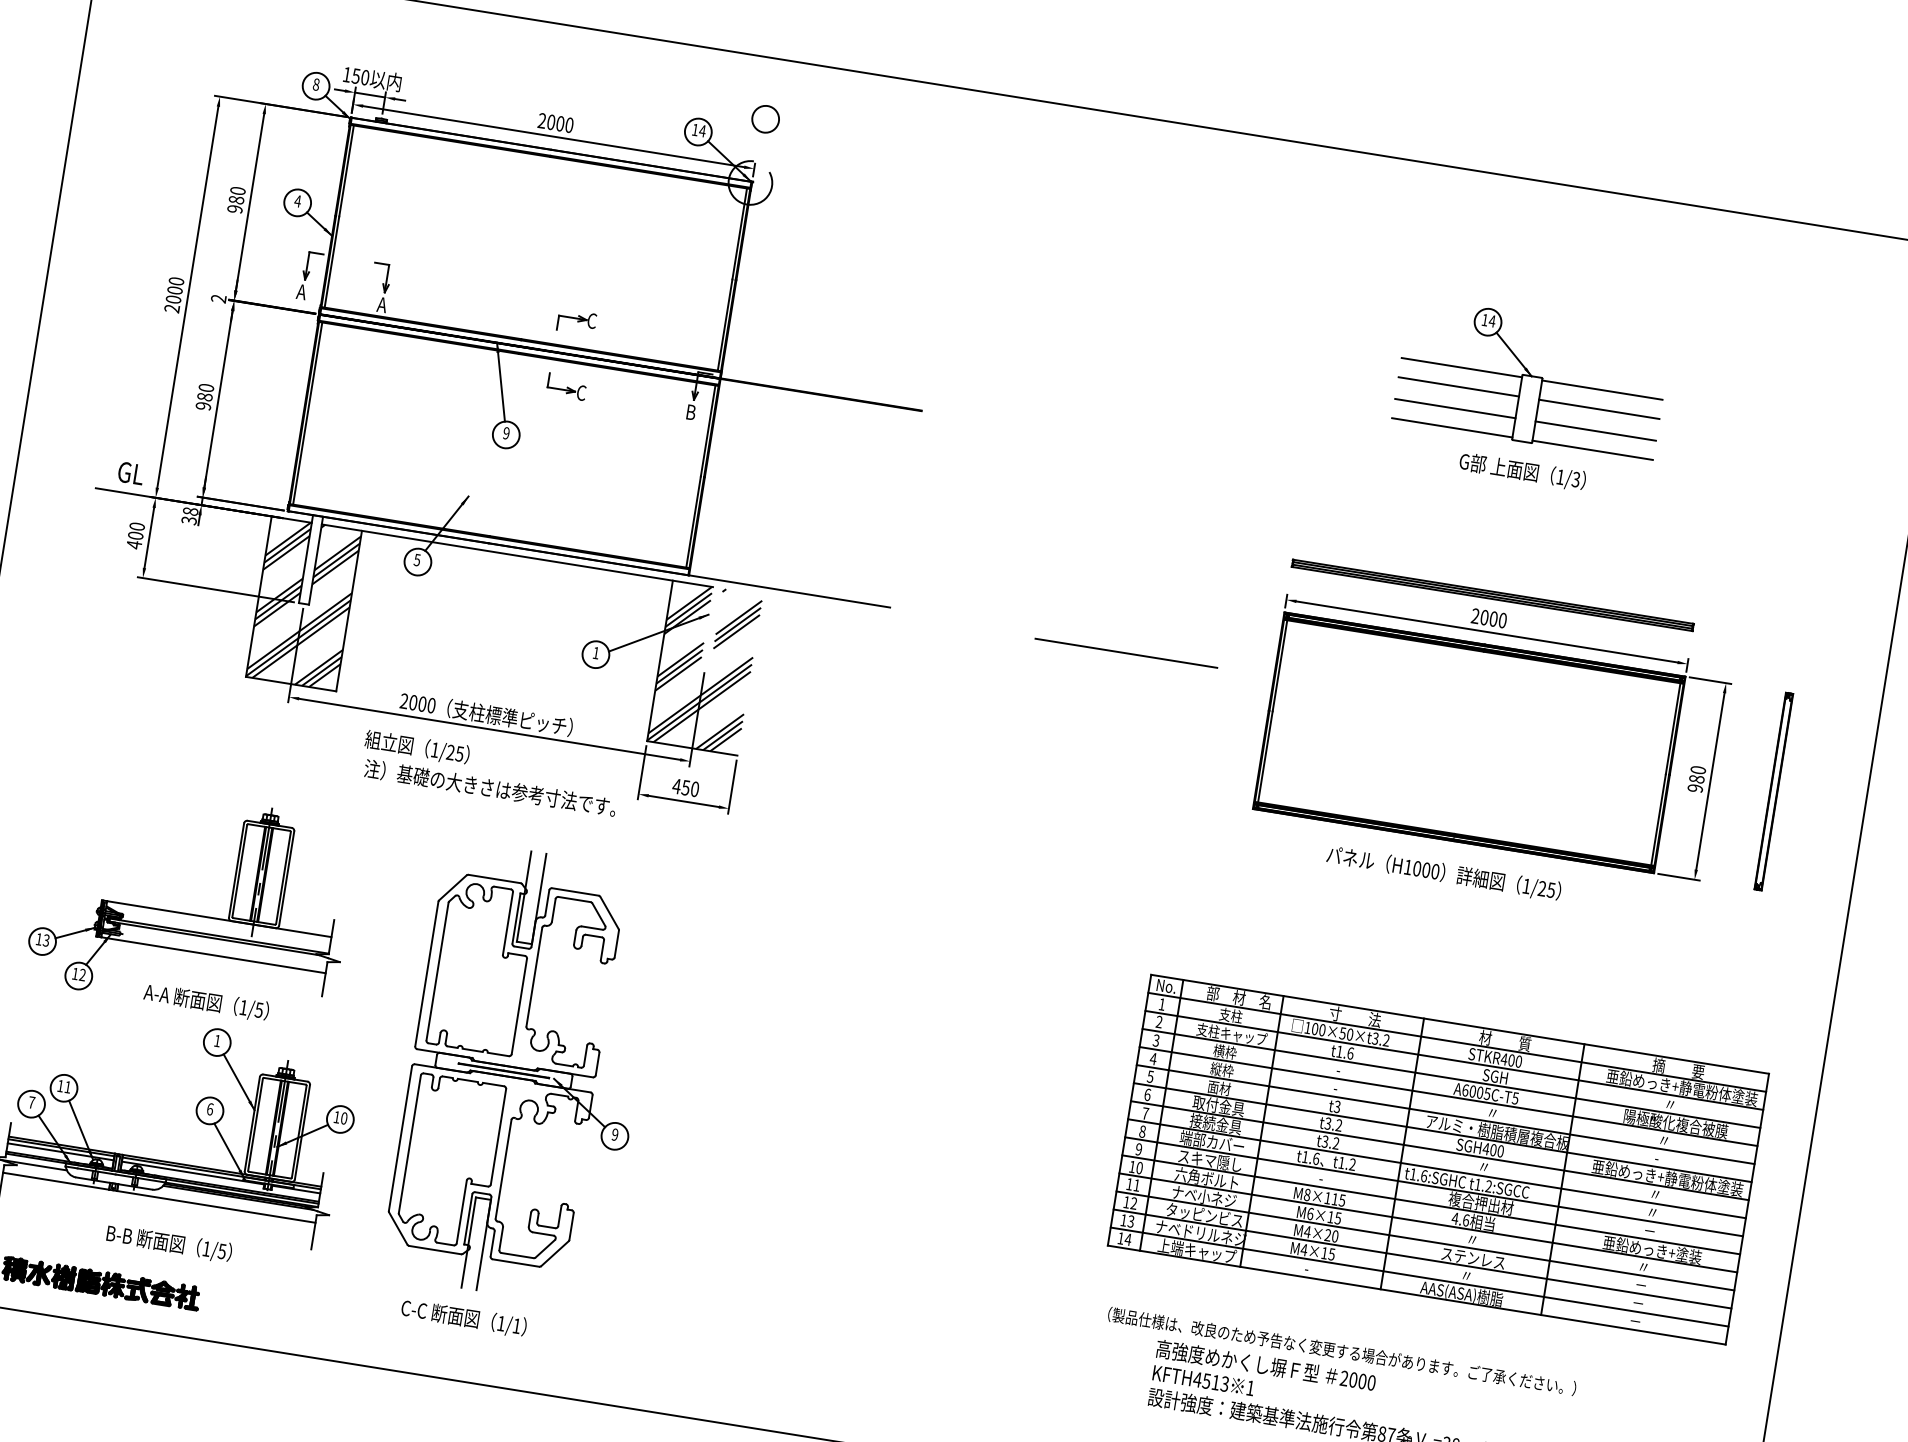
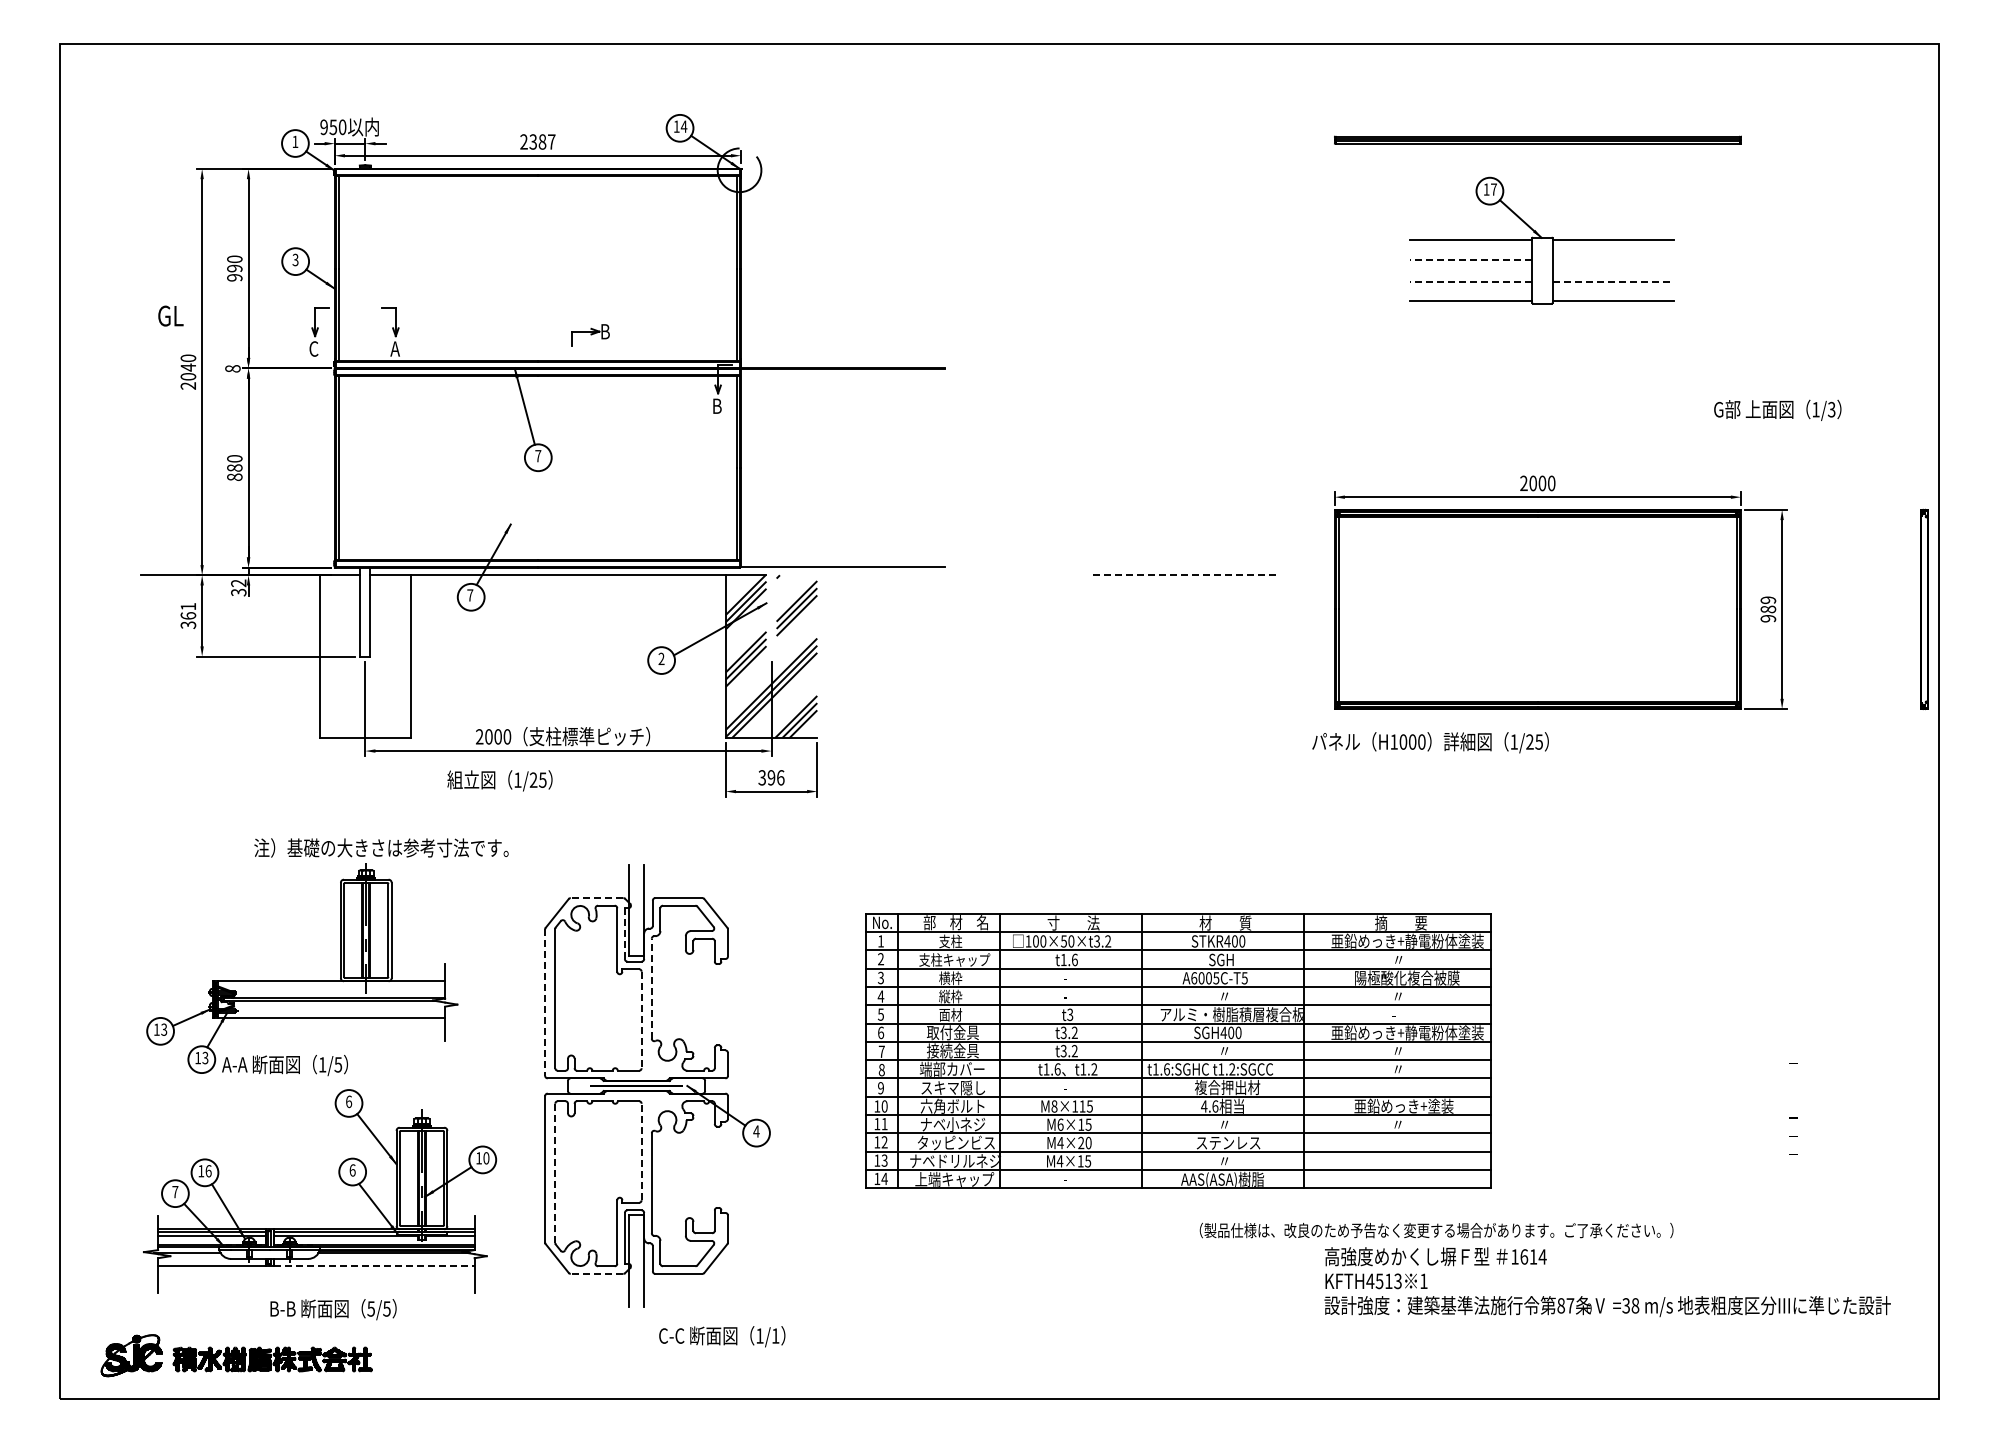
text: (346, 74) -> (323, 127), 150 -> 950
text: (316, 84) -> (295, 141), 8 -> 1
circle: (765, 118) -> (744, 104), removed
text: (560, 123) -> (542, 141), 2000 -> 2387
text: (236, 200) -> (234, 268), 980 -> 990
text: (297, 200) -> (295, 259), 4 -> 3
text: (175, 290) -> (188, 367), 2000 -> 2040
text: (301, 291) -> (313, 348), A -> C
text: (218, 298) -> (232, 368), 2 -> 8
text: (591, 320) -> (604, 331), C -> B
text: (1491, 321) -> (1493, 189), 14 -> 17
part: (566, 386) -> (590, 400), removed
line: (1459, 386) -> (1471, 259), solid -> dashed
text: (203, 406) -> (234, 477), 980 -> 880
line: (1455, 408) -> (1471, 281), solid -> dashed
line: (1599, 409) -> (1613, 259), removed
line: (1595, 430) -> (1613, 281), solid -> dashed
text: (506, 433) -> (538, 456), 9 -> 7
text: (1522, 470) -> (1777, 409), moved
text: (130, 472) -> (170, 315), moved
text: (190, 511) -> (238, 583), 38 -> 32
text: (135, 536) -> (188, 616), 400 -> 361
text: (417, 560) -> (470, 595), 5 -> 7
part: (1492, 594) -> (1537, 139), moved
hatch: (303, 603) -> (364, 656), removed
text: (596, 652) -> (661, 658), 1 -> 2
line: (1126, 653) -> (1185, 575), solid -> dashed
text: (1698, 770) -> (1768, 600), 980 -> 989
text: (490, 787) -> (381, 847), moved
text: (685, 787) -> (771, 777), 450 -> 396
part: (1773, 791) -> (1924, 609), moved
text: (1443, 873) -> (1430, 742), moved
line: (494, 879) -> (596, 898), solid -> dashed
line: (516, 918) -> (624, 933), solid -> dashed
line: (427, 974) -> (545, 1003), solid -> dashed
text: (82, 975) -> (205, 1058), 12 -> 13
line: (534, 976) -> (651, 988), solid -> dashed
text: (205, 1002) -> (284, 1065), moved
line: (519, 1006) -> (641, 1020), solid -> dashed
text: (218, 1040) -> (349, 1101), 1 -> 6
text: (67, 1087) -> (208, 1171), 11 -> 16
text: (615, 1134) -> (756, 1131), 9 -> 4
line: (498, 1136) -> (641, 1151), solid -> dashed
line: (410, 1144) -> (555, 1173), solid -> dashed
part: (1438, 1159) -> (1178, 1050), moved
line: (216, 1206) -> (374, 1265), solid -> dashed
text: (206, 1248) -> (370, 1308), 1/5 -> 5/5
line: (434, 1249) -> (596, 1273), solid -> dashed
text: (464, 1318) -> (722, 1336), moved
text: (1342, 1351) -> (1436, 1230), moved
text: (1357, 1380) -> (1528, 1256), 2000 -> 1614

